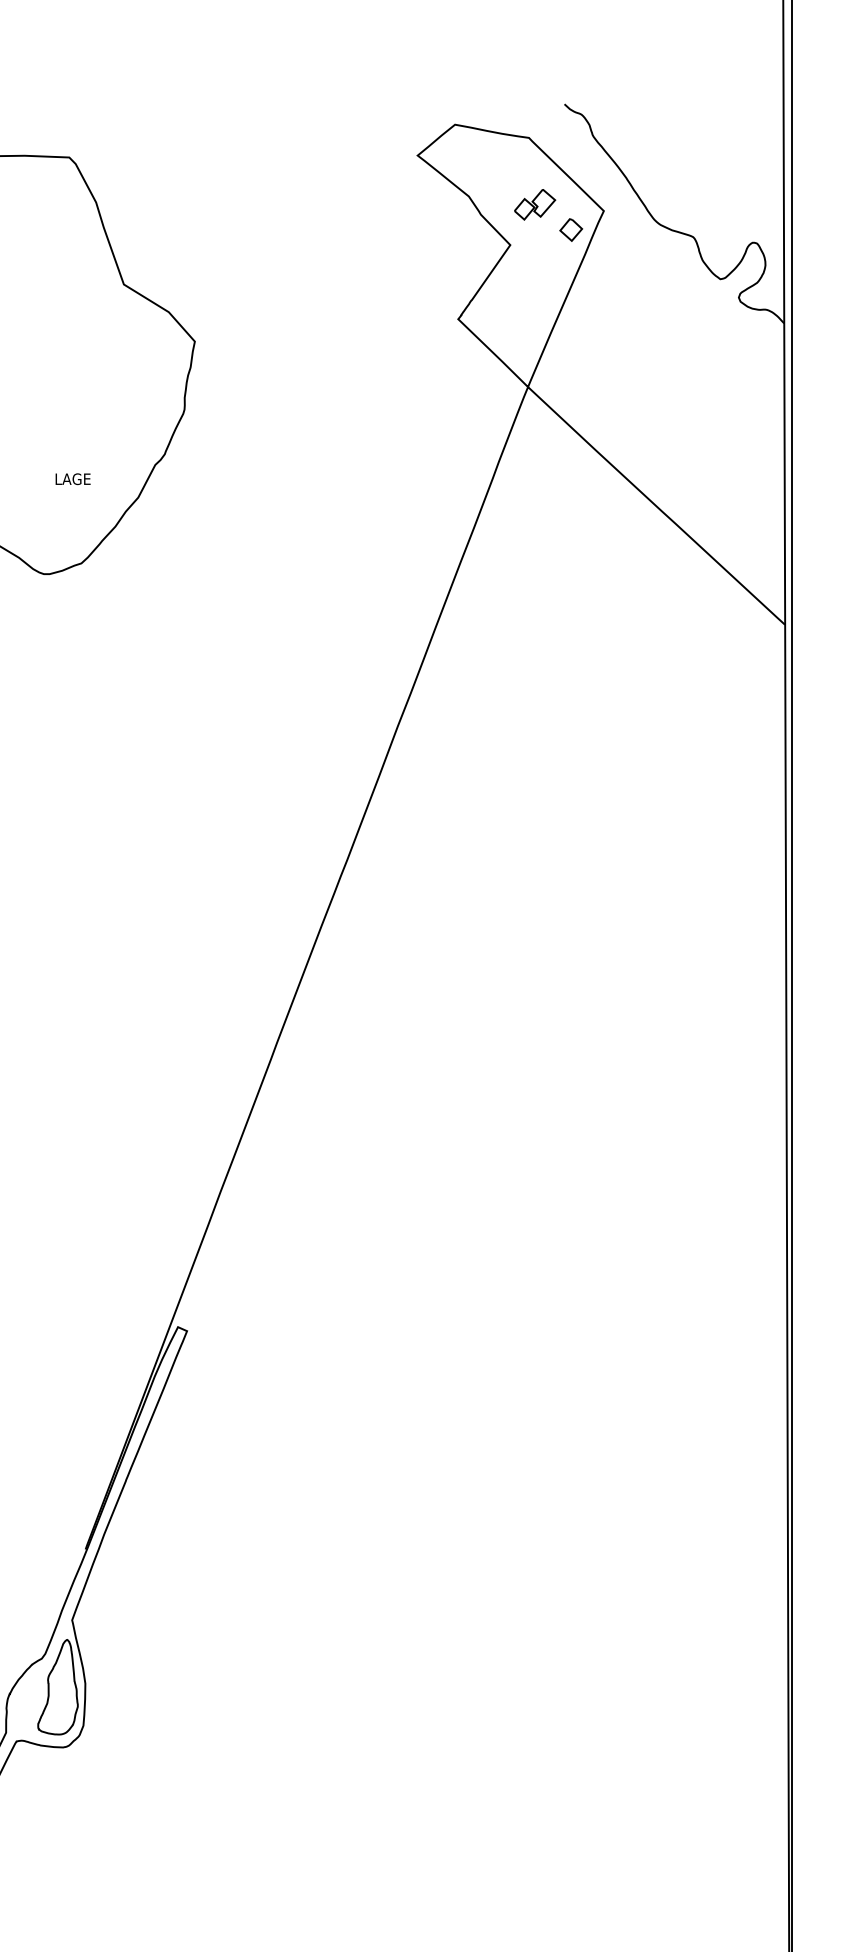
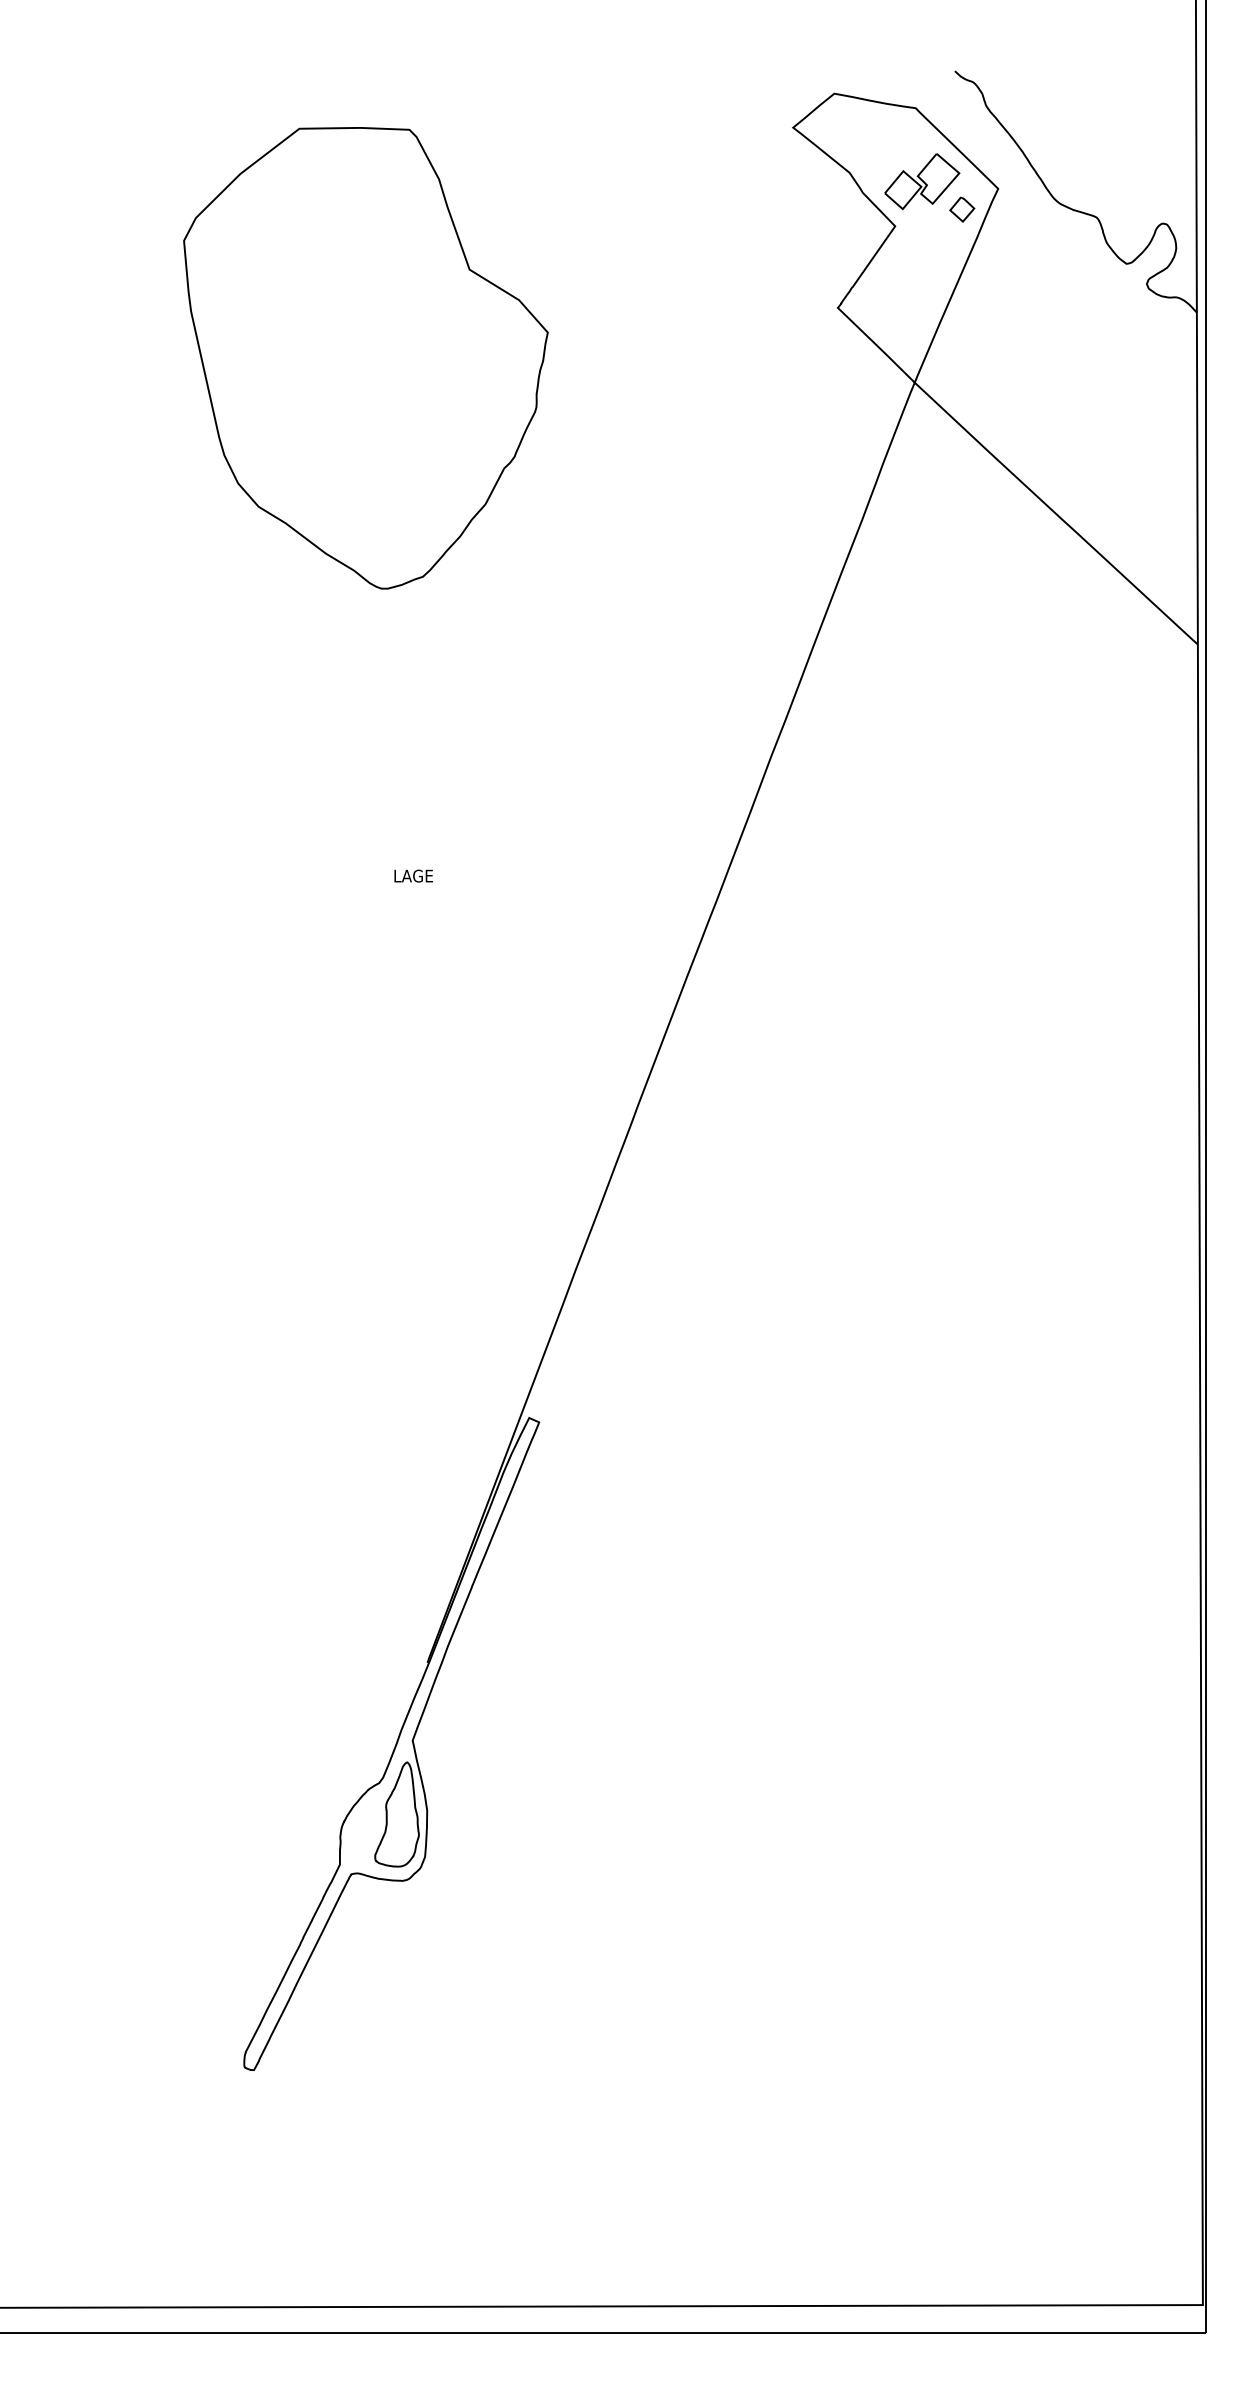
part: (535, 204) -> (922, 181), size x1.67
text: (72, 478) -> (413, 875), moved

